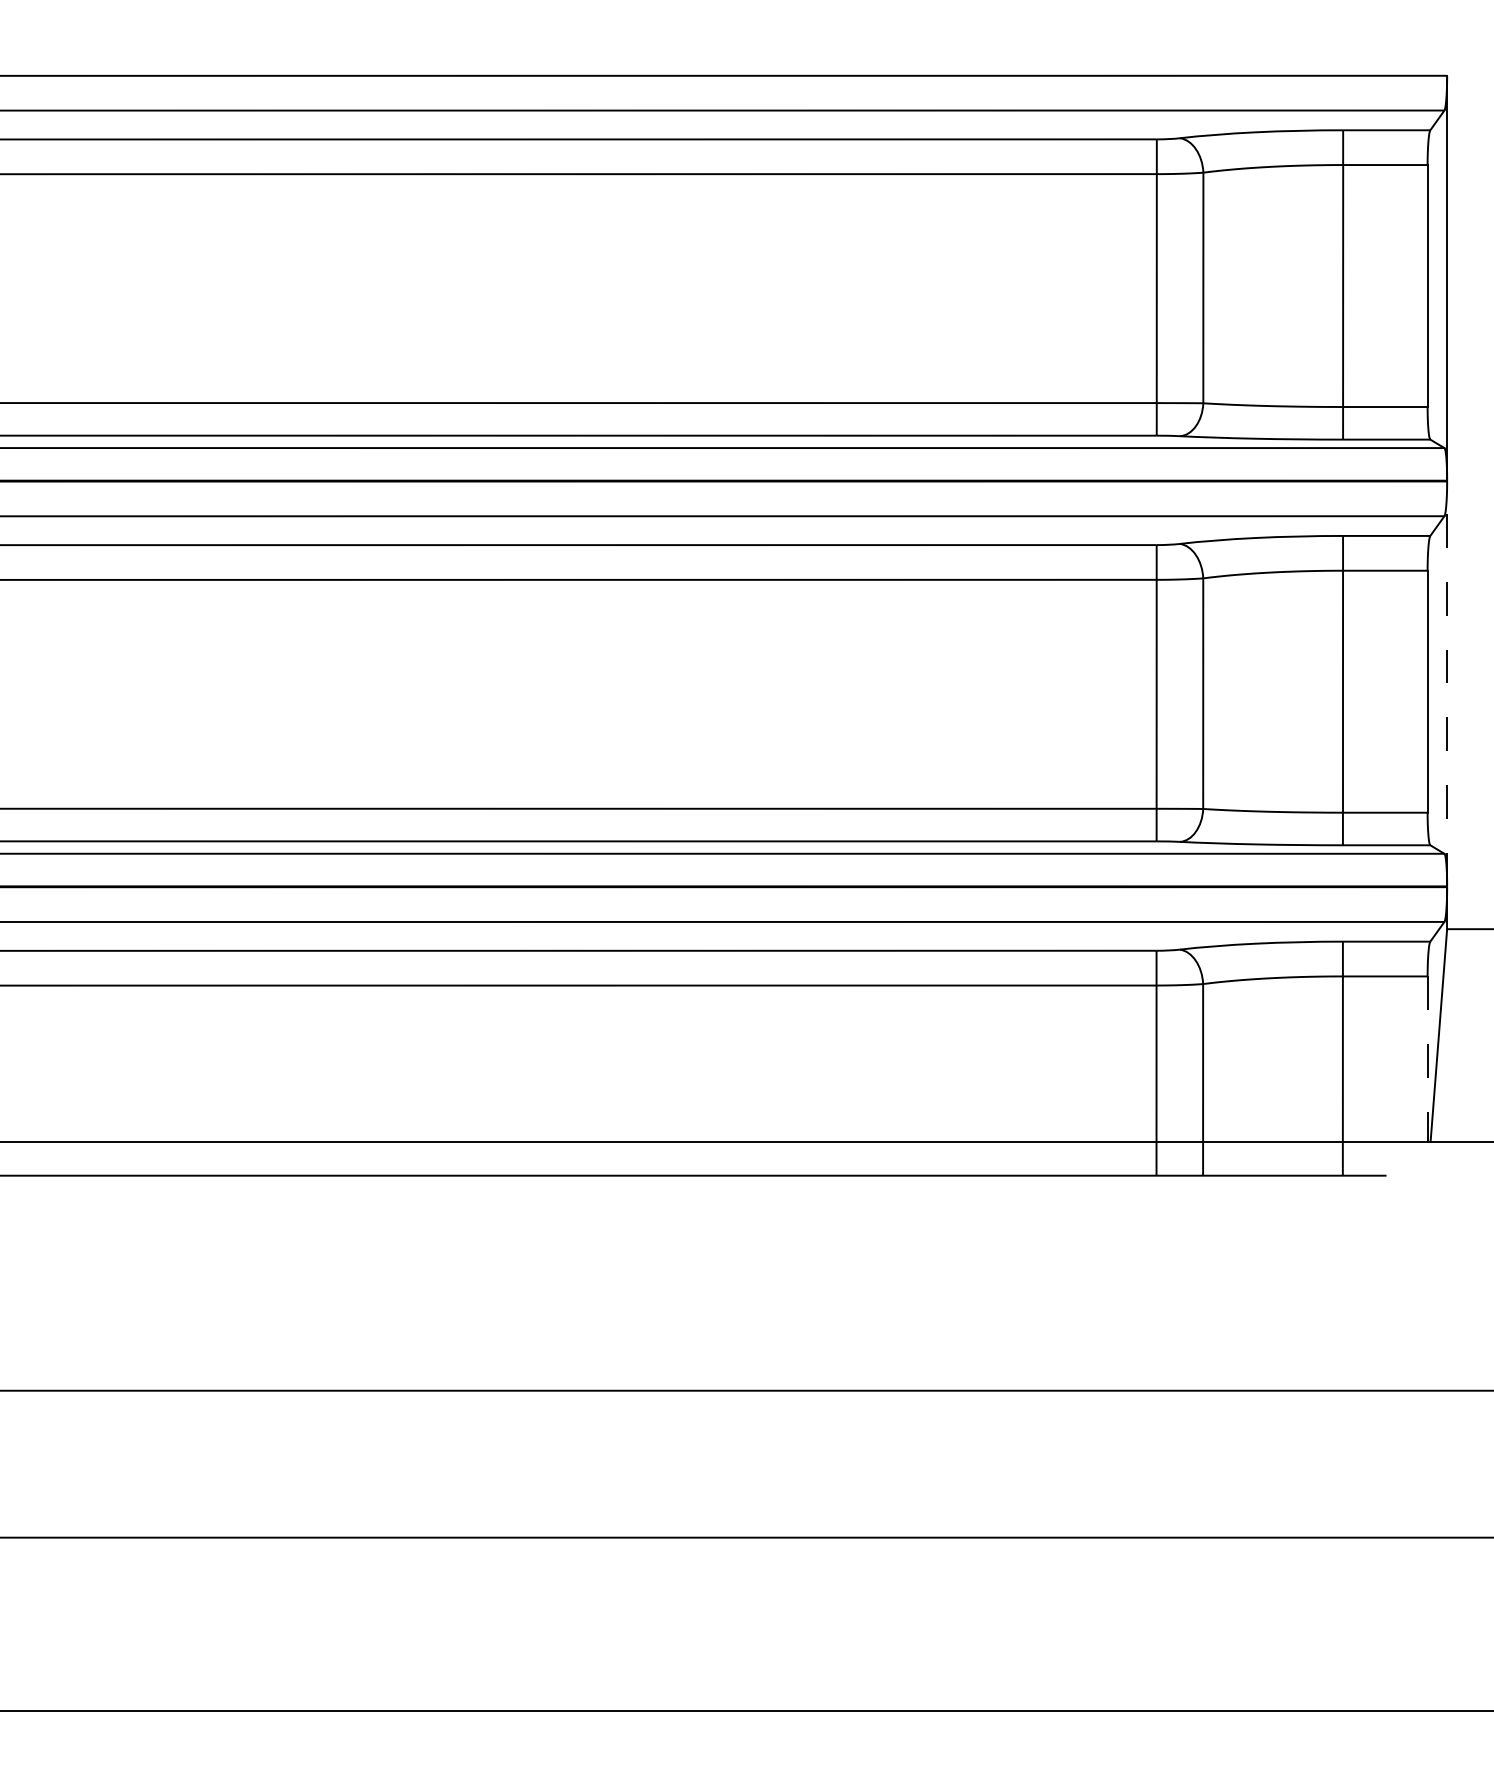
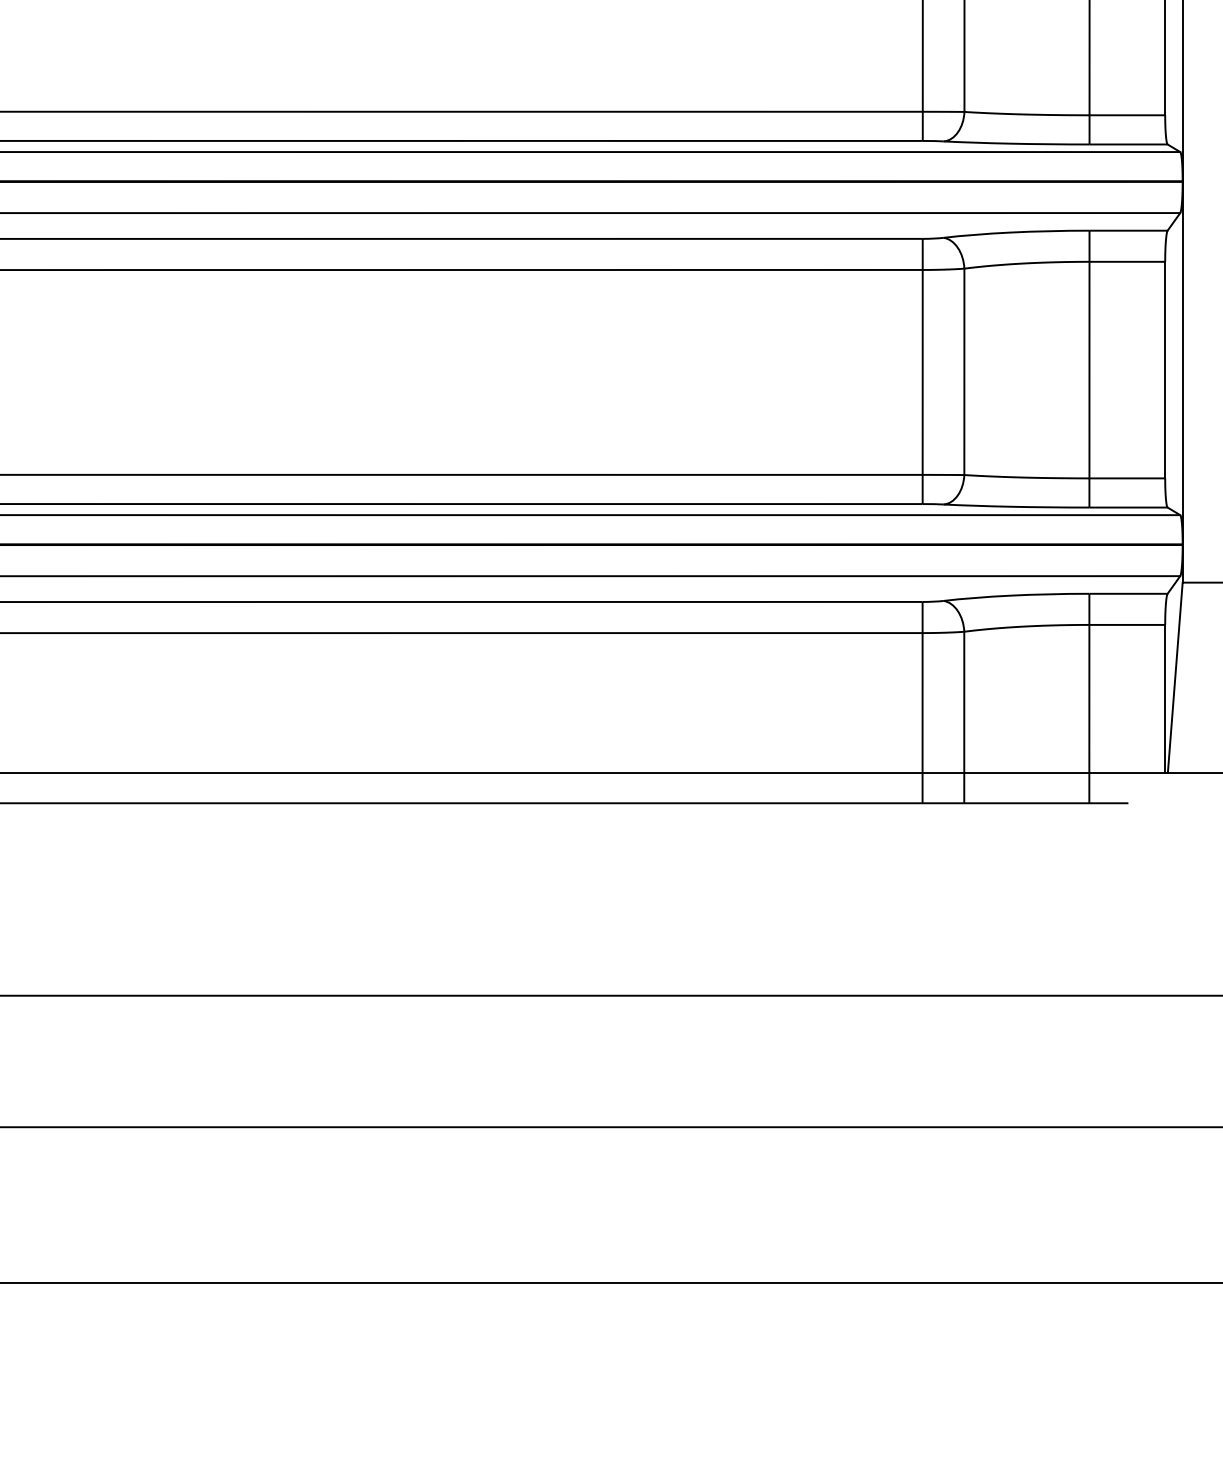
line: (1447, 683) -> (1182, 362), dashed -> solid
line: (1427, 1059) -> (1165, 699), dashed -> solid

